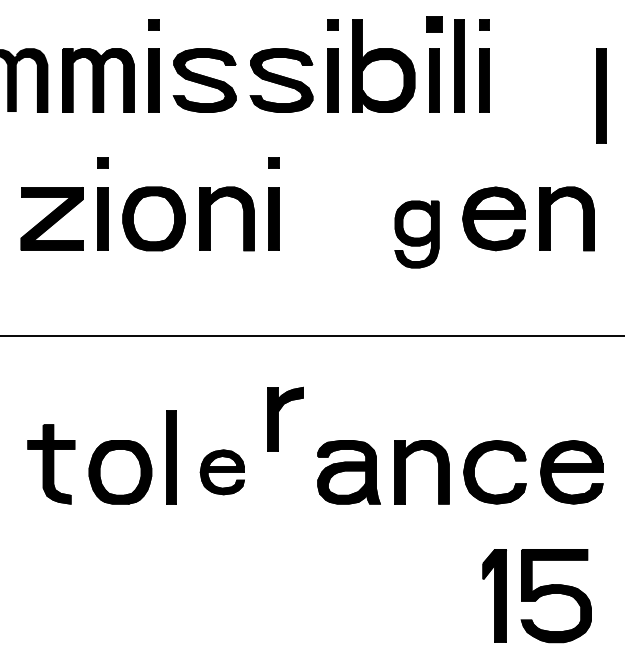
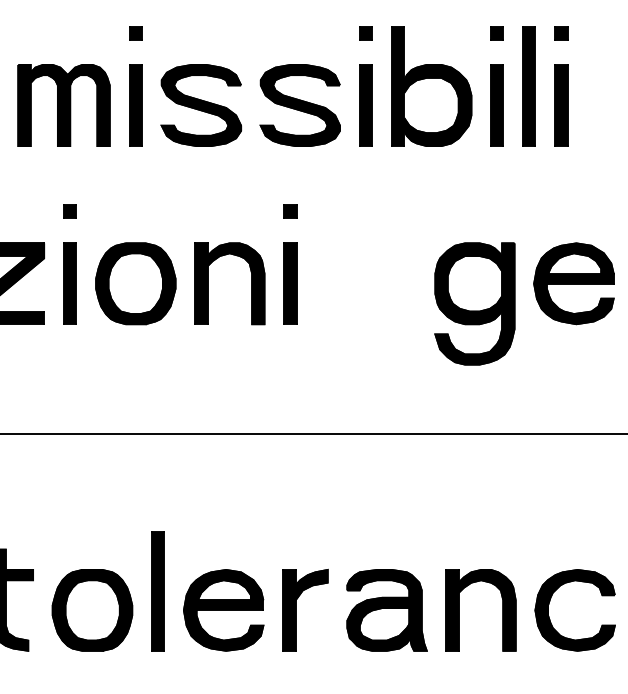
part: (434, 24) -> (497, 33), size x0.62
part: (416, 234) -> (474, 303), size x1.43
part: (278, 418) -> (296, 609), moved
part: (222, 472) -> (224, 610), size x1.43

